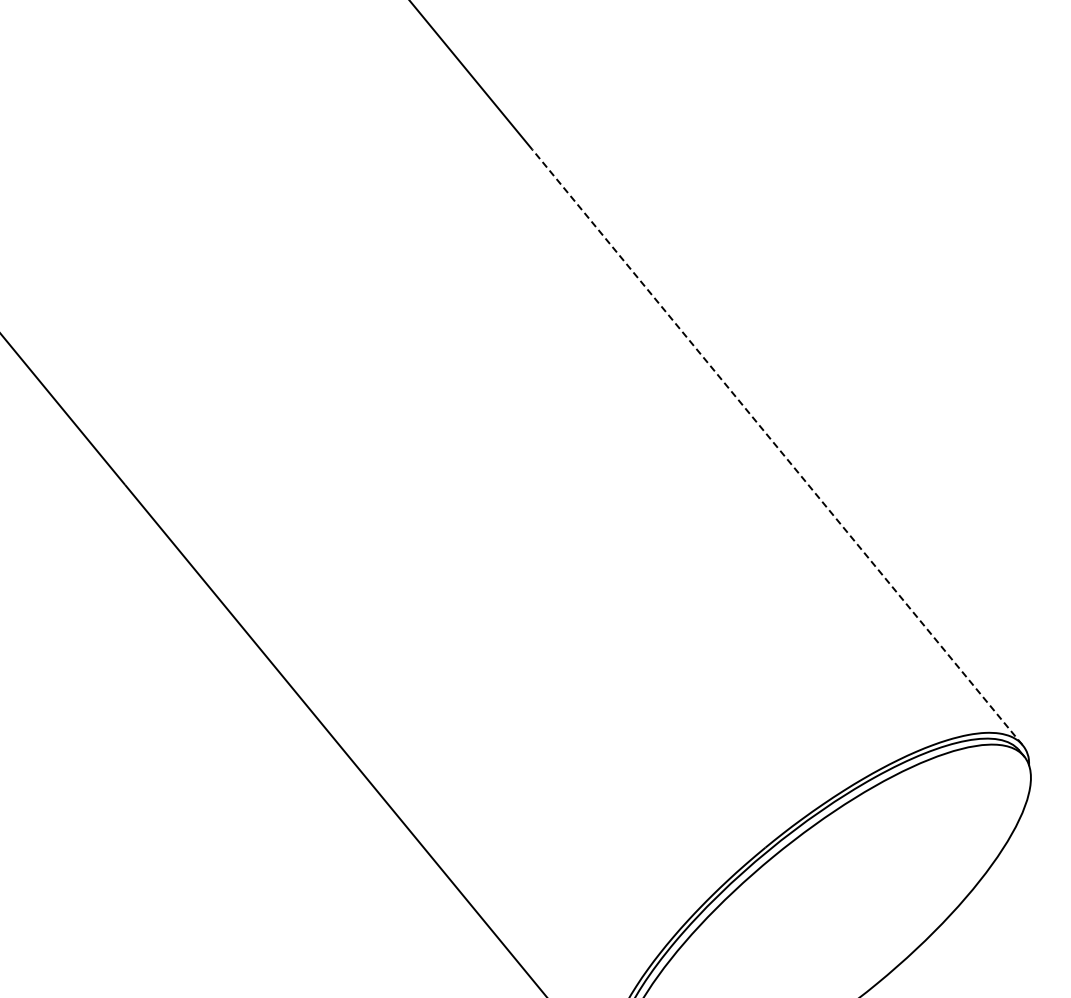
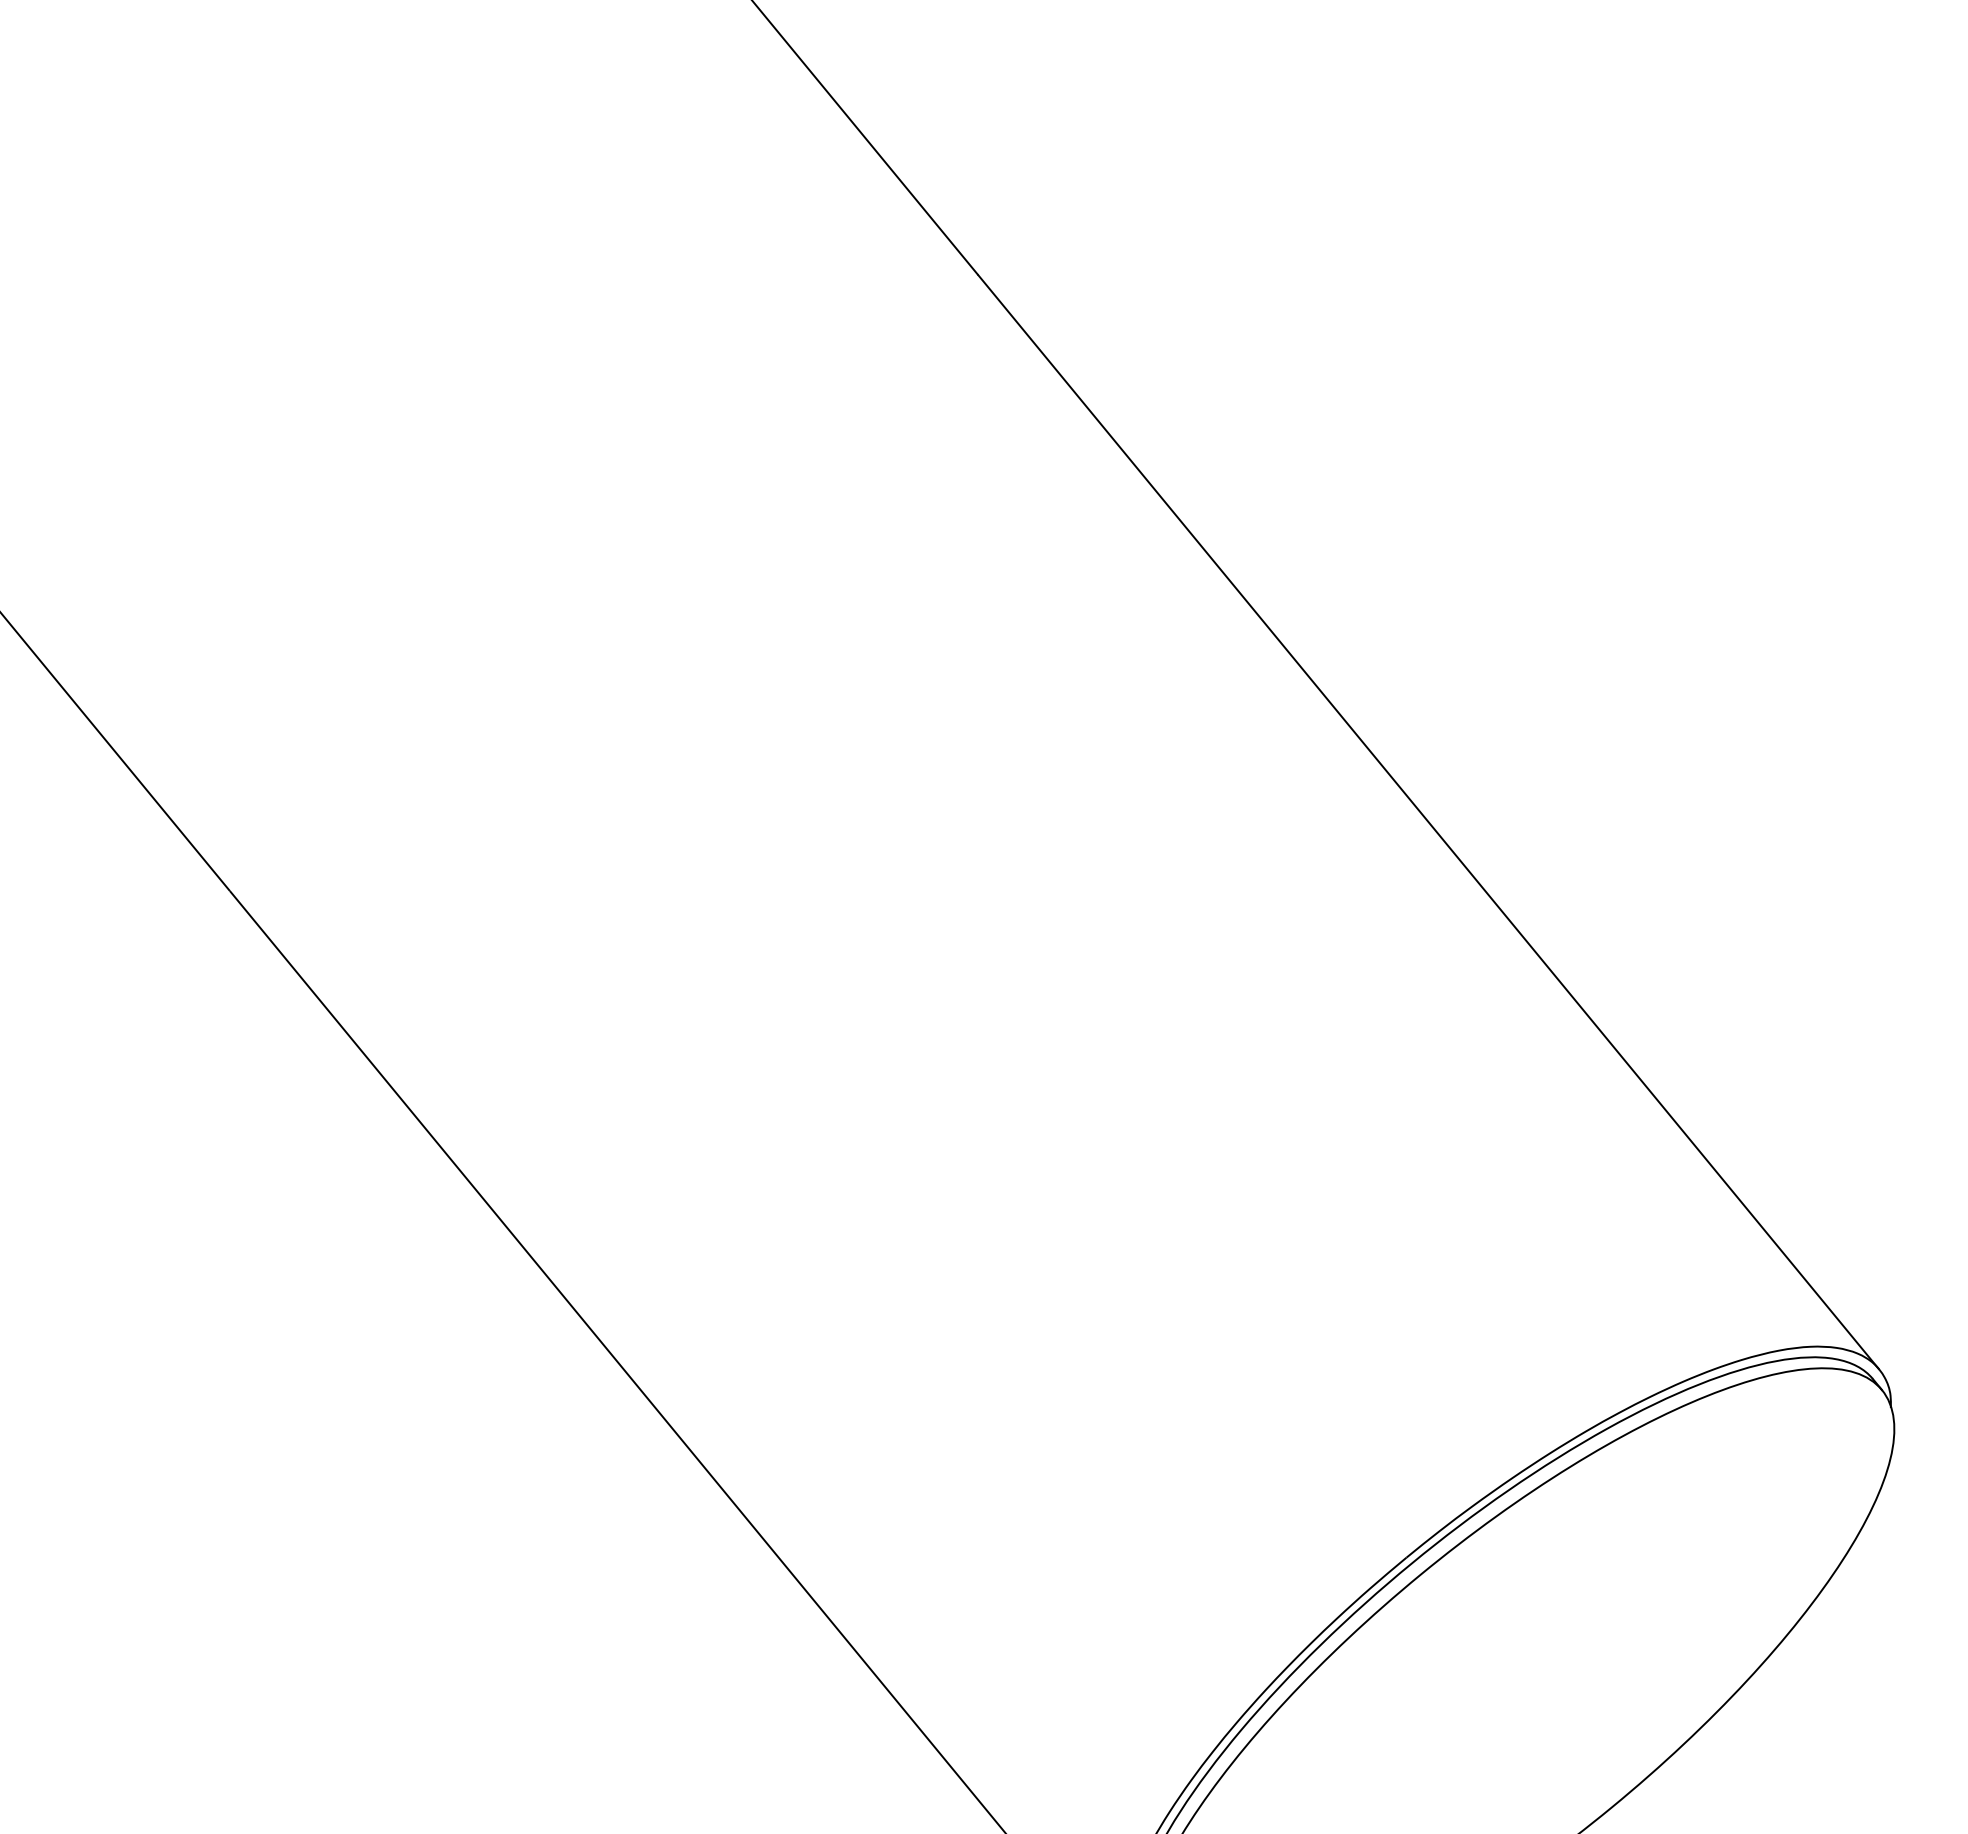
line: (777, 447) -> (1428, 822), dashed -> solid

